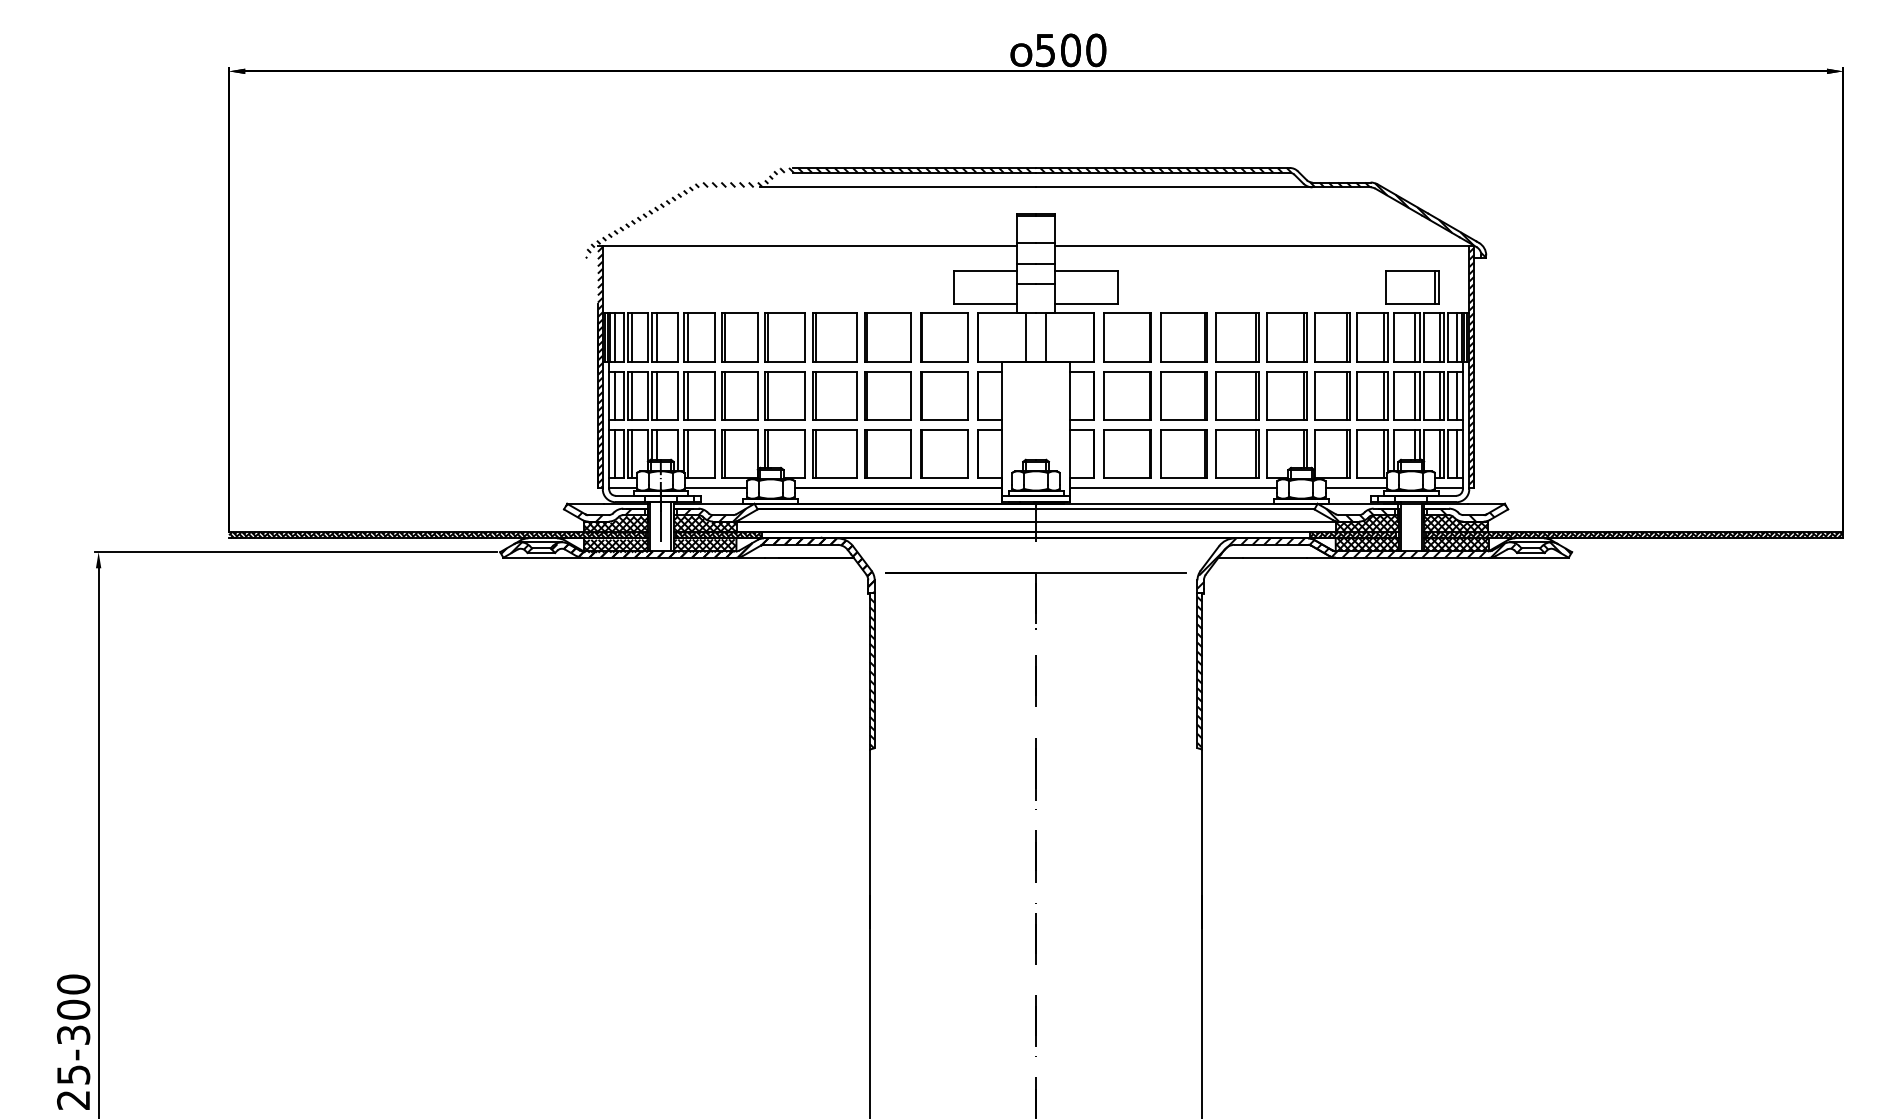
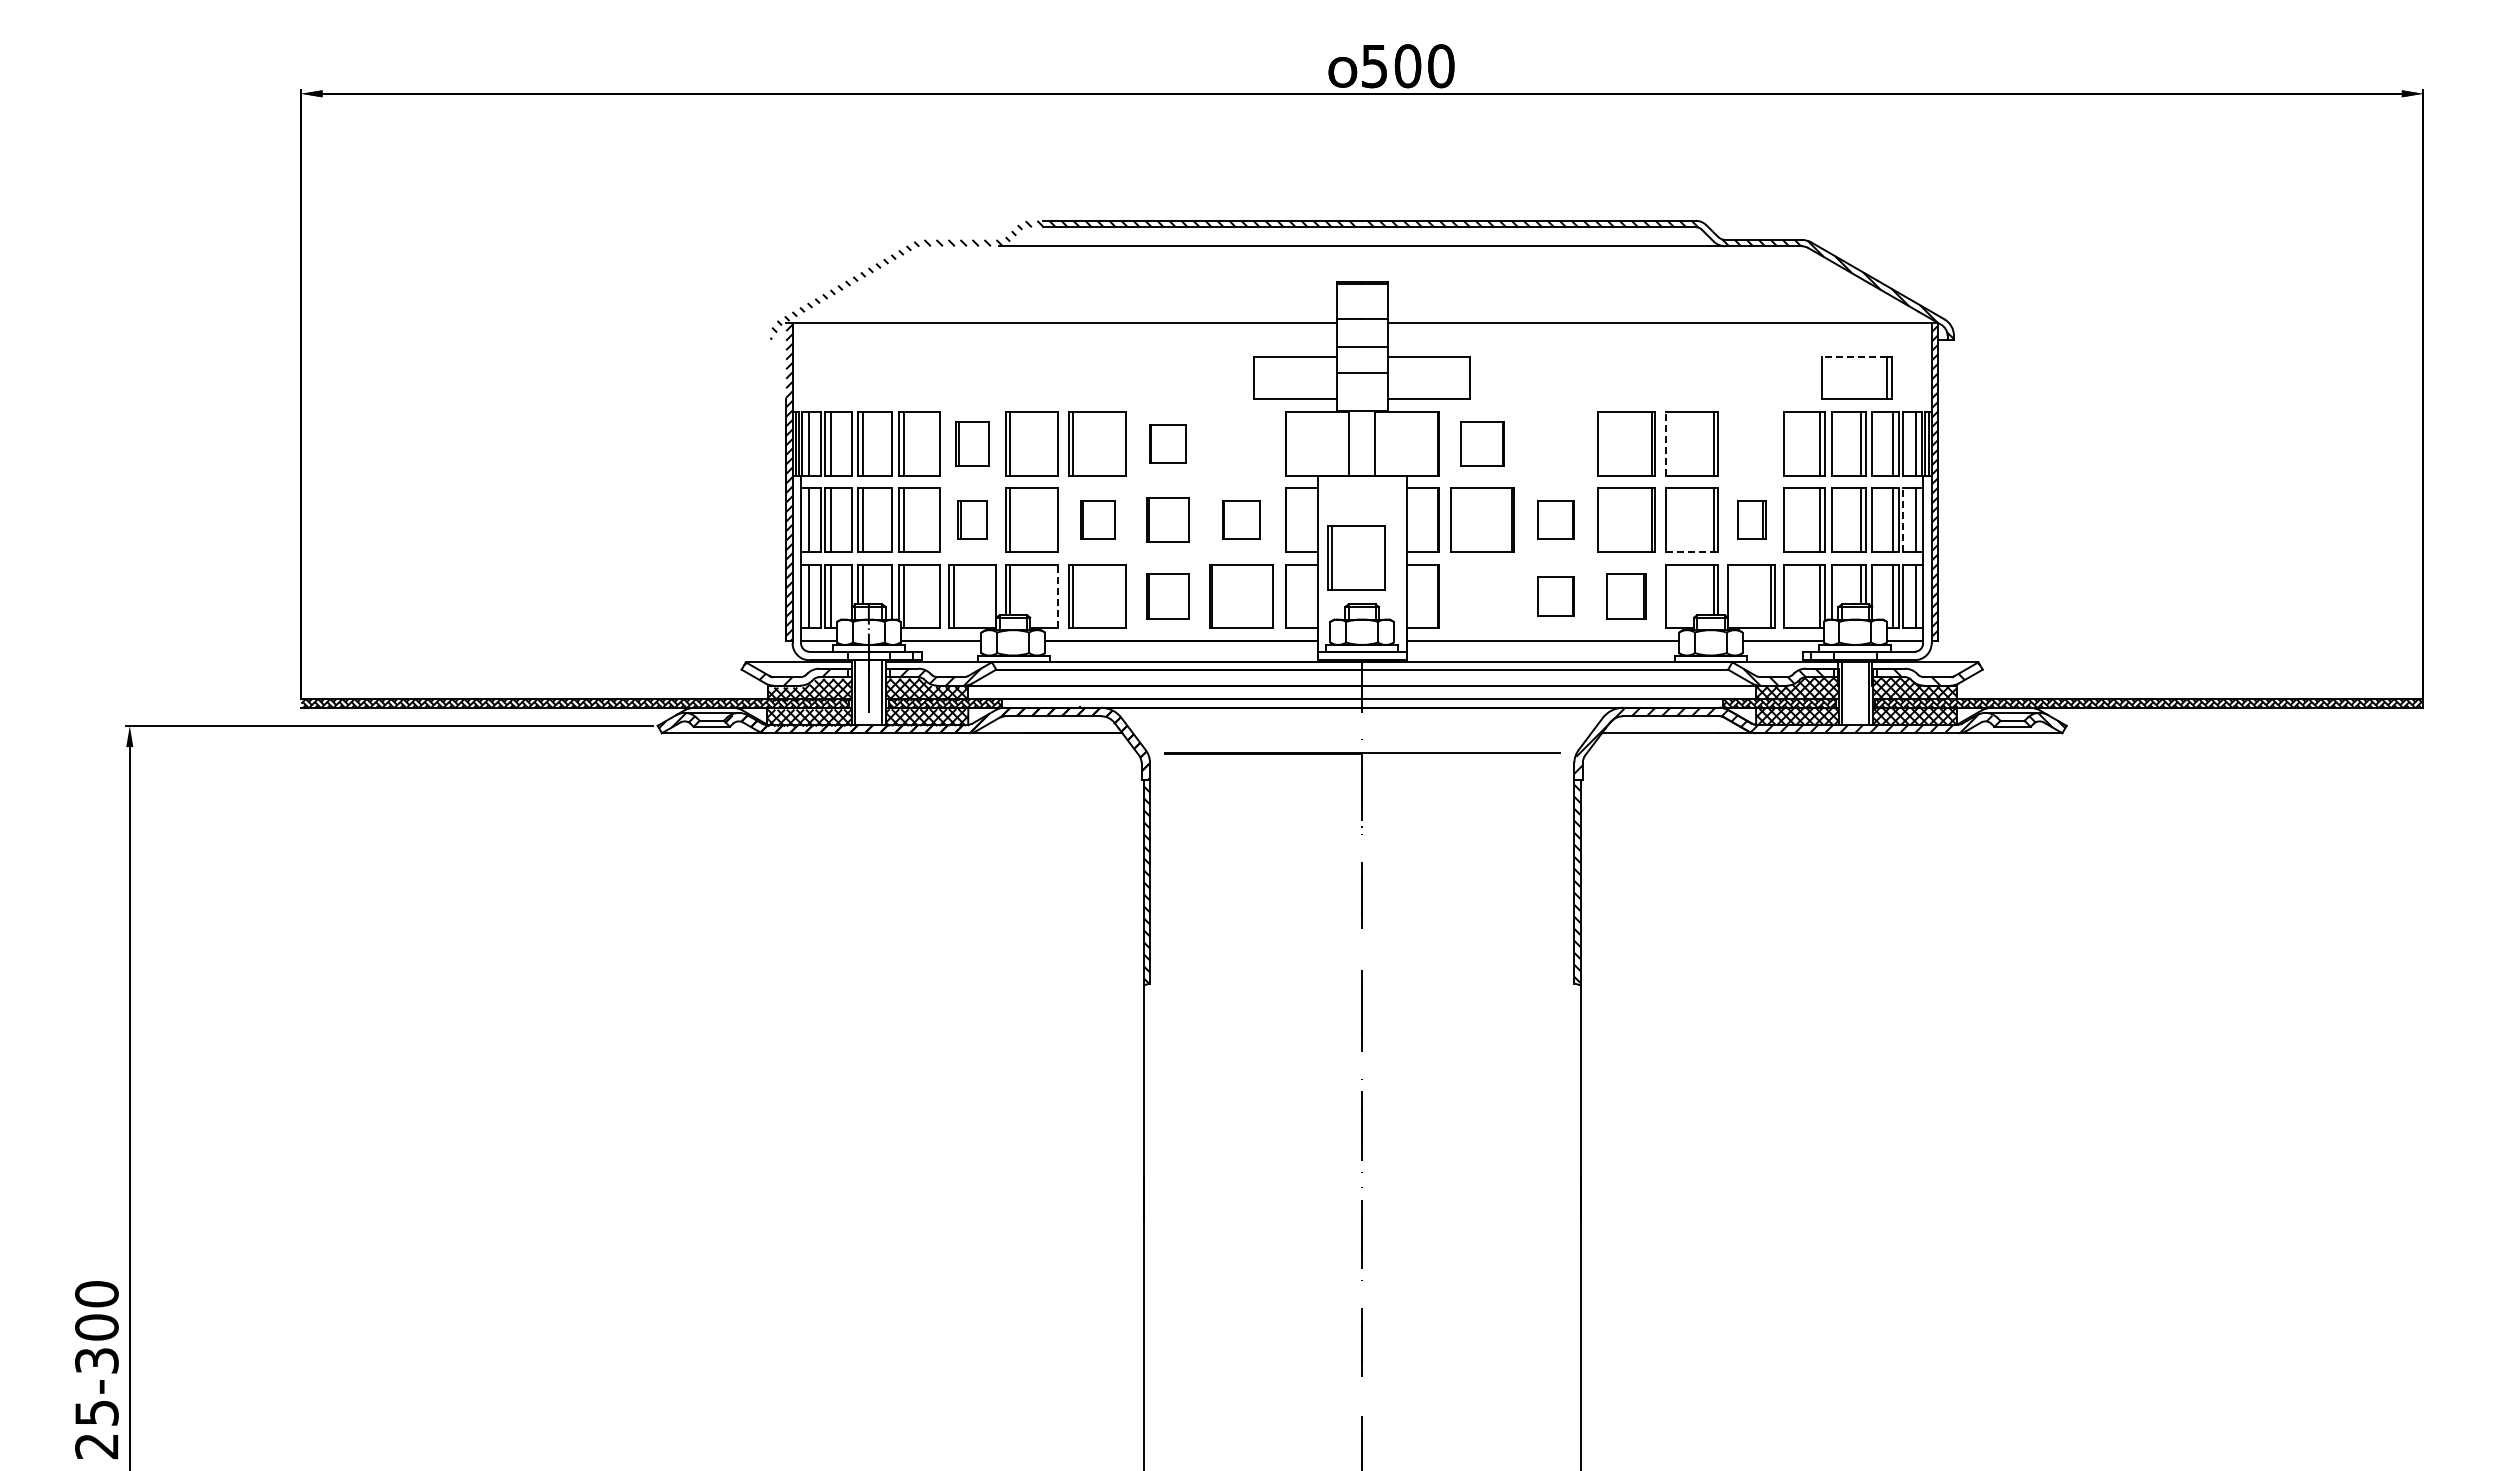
line: (1409, 271) -> (1853, 356), solid -> dashed
part: (739, 337) -> (972, 443), size x0.7
part: (888, 337) -> (1167, 443), size x0.6
part: (944, 337) -> (1241, 443), removed
part: (1127, 337) -> (1482, 443), size x0.7
part: (1183, 337) -> (1555, 443), removed
line: (1266, 337) -> (1665, 443), solid -> dashed
part: (1332, 337) -> (1751, 443), removed
part: (739, 395) -> (972, 519), size x0.6
part: (834, 395) -> (1097, 519), size x0.6
part: (888, 395) -> (1167, 519), size x0.7
part: (944, 395) -> (1241, 519), size x0.6
part: (1183, 395) -> (1555, 519), size x0.6
part: (1332, 395) -> (1751, 519), size x0.6
line: (1447, 395) -> (1903, 520), solid -> dashed
line: (1285, 420) -> (1690, 552), solid -> dashed
part: (1031, 424) -> (1356, 557), added
line: (805, 453) -> (1058, 596), solid -> dashed
part: (888, 453) -> (1167, 596), size x0.7
part: (1127, 453) -> (1482, 596), removed
part: (1183, 453) -> (1555, 596), size x0.6
part: (1237, 453) -> (1626, 596), size x0.7

